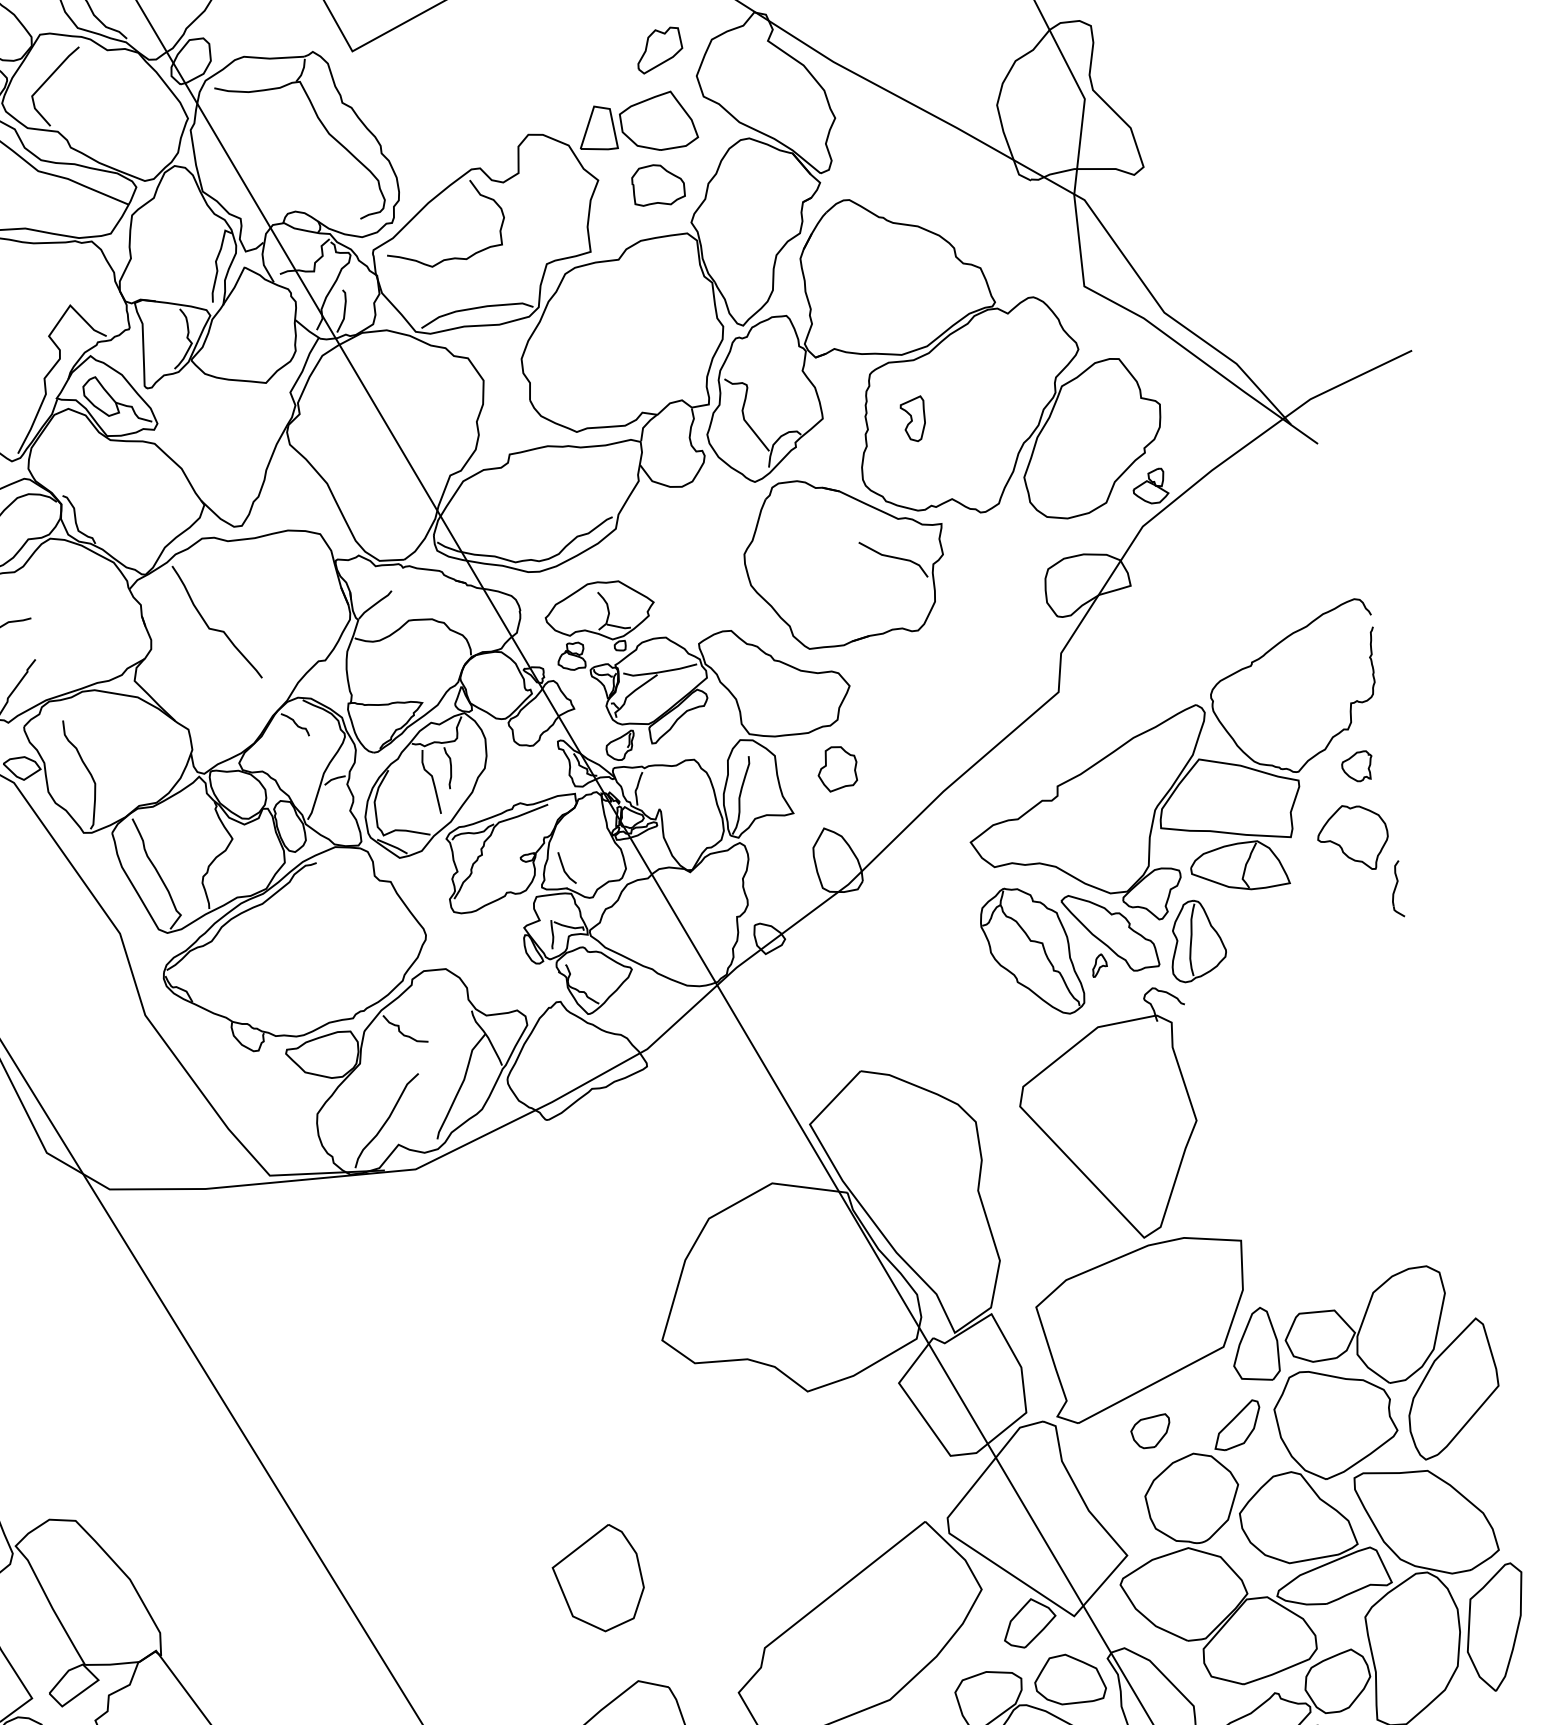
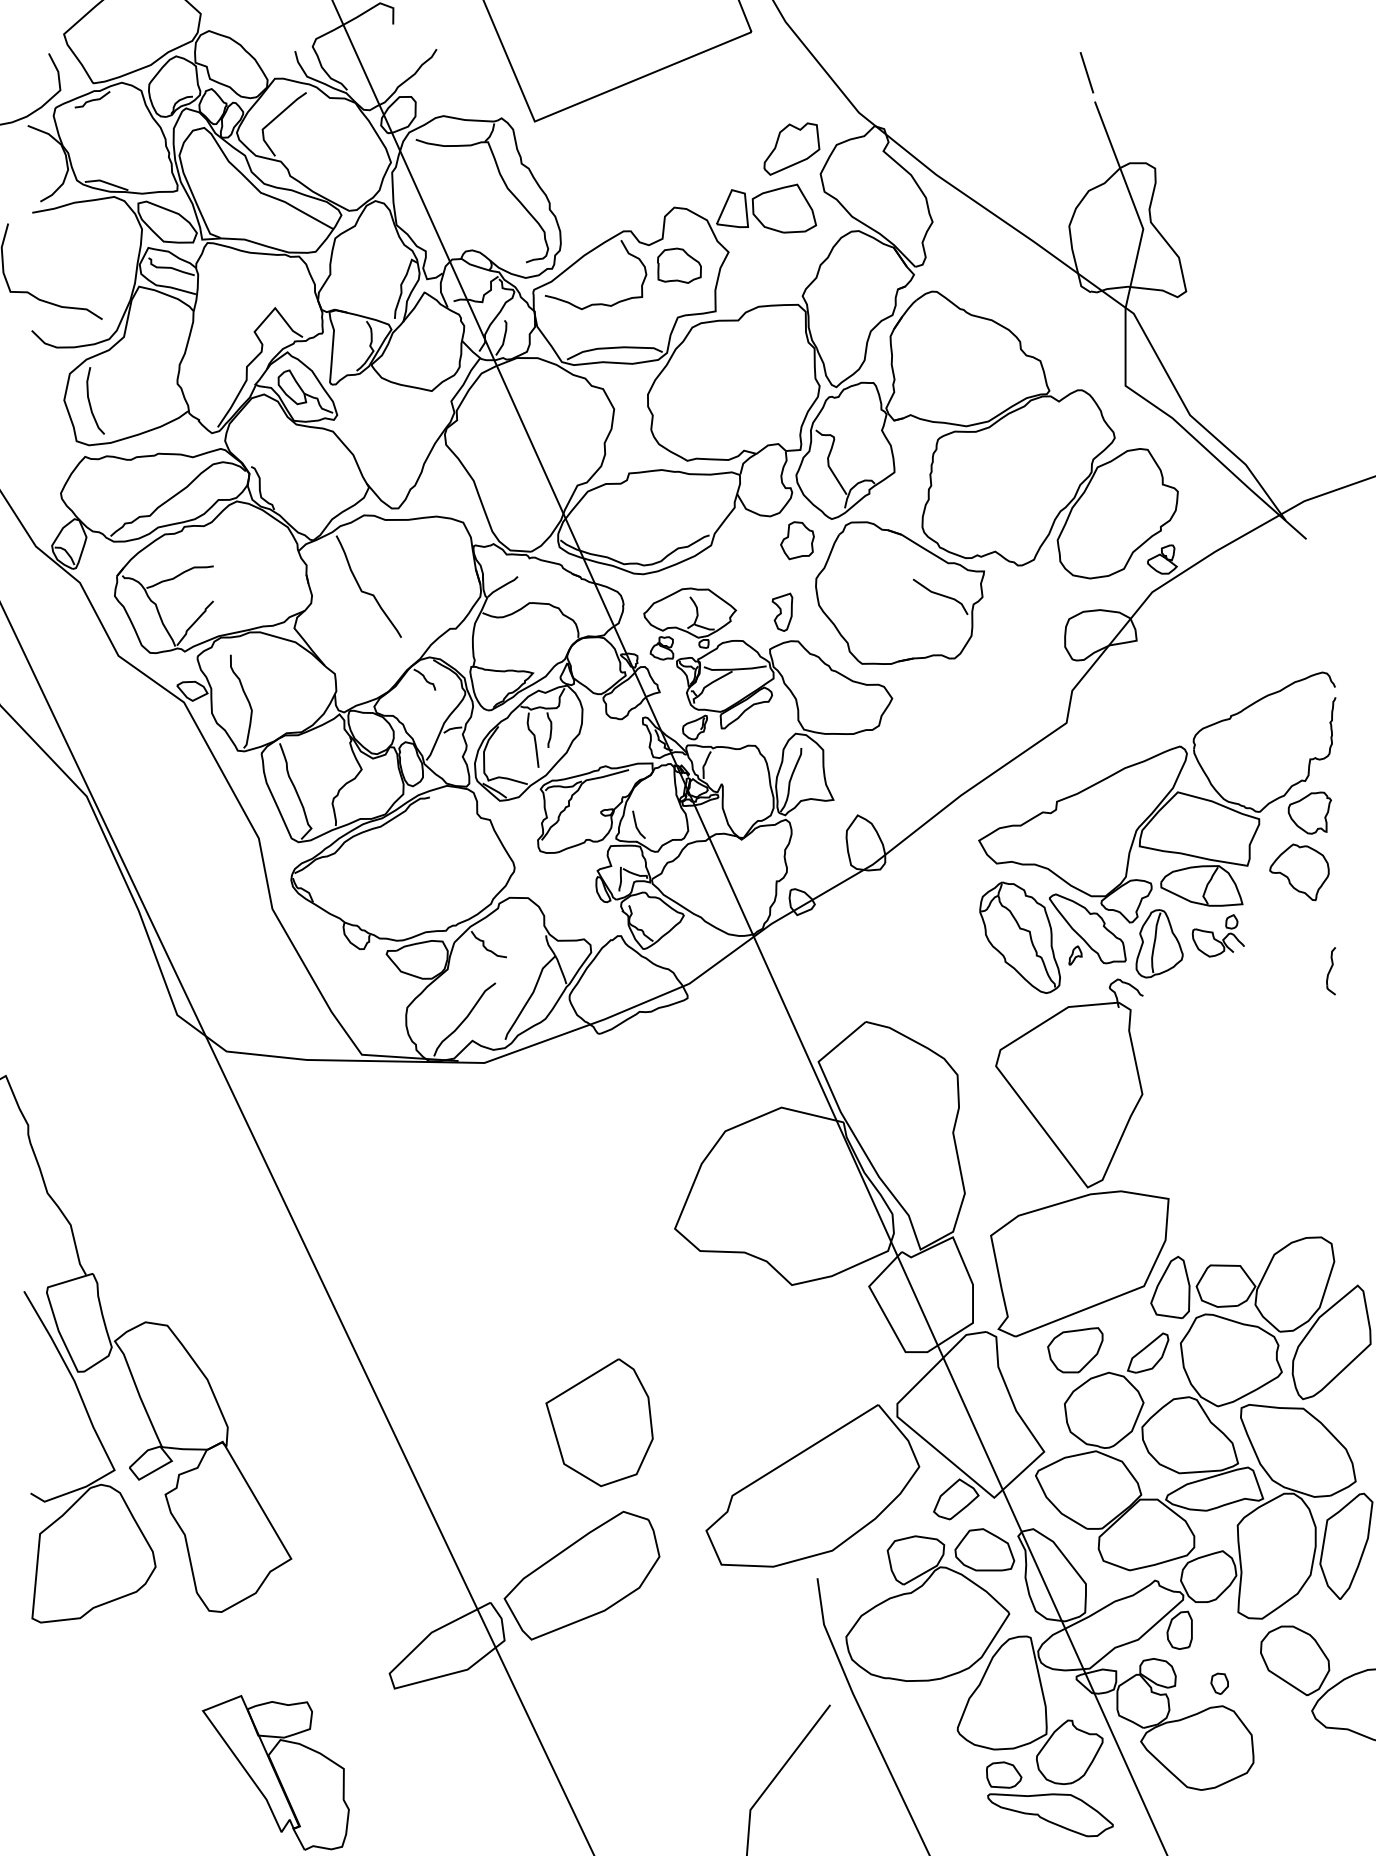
part: (658, 49) -> (791, 148), size x1.43
curve: (667, 173) -> (688, 256), moved
part: (913, 418) -> (782, 611), moved
part: (1357, 766) -> (1309, 812), size x1.67
part: (837, 768) -> (797, 540), moved
part: (1395, 889) -> (1330, 971), moved
part: (1264, 923) -> (1217, 935), added
part: (1150, 1431) -> (1075, 1350), size x1.67
part: (598, 1578) -> (599, 1422), size x1.43

